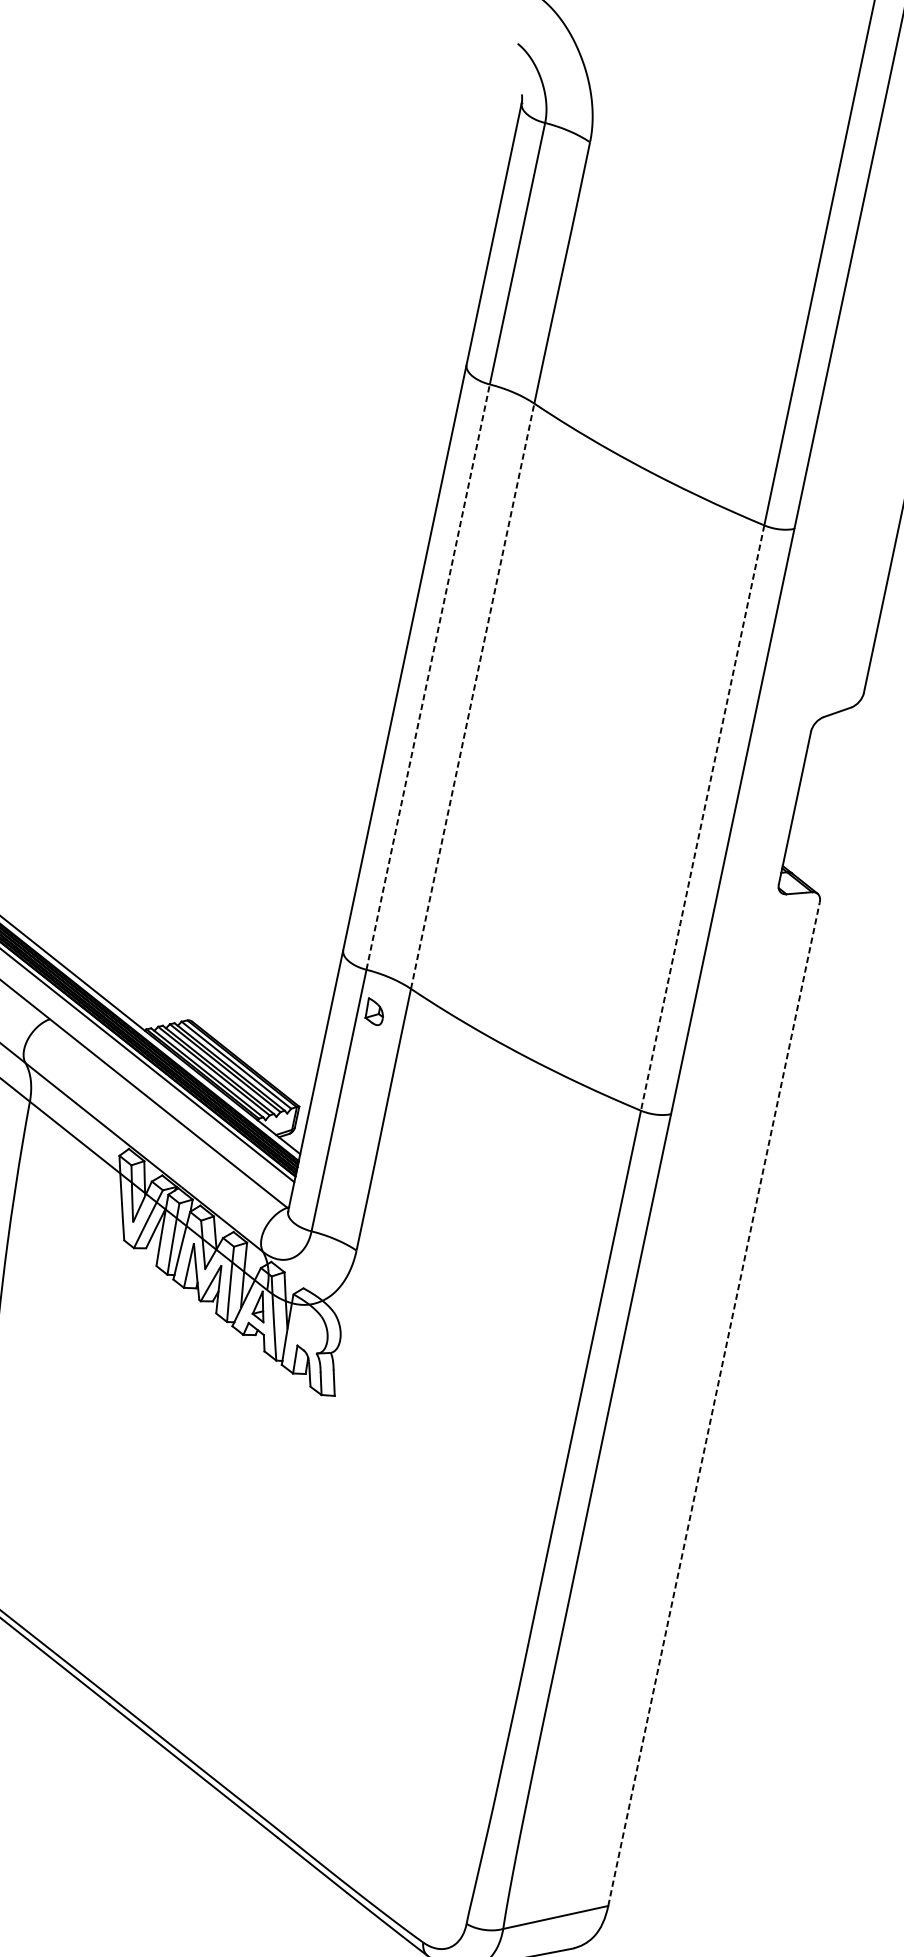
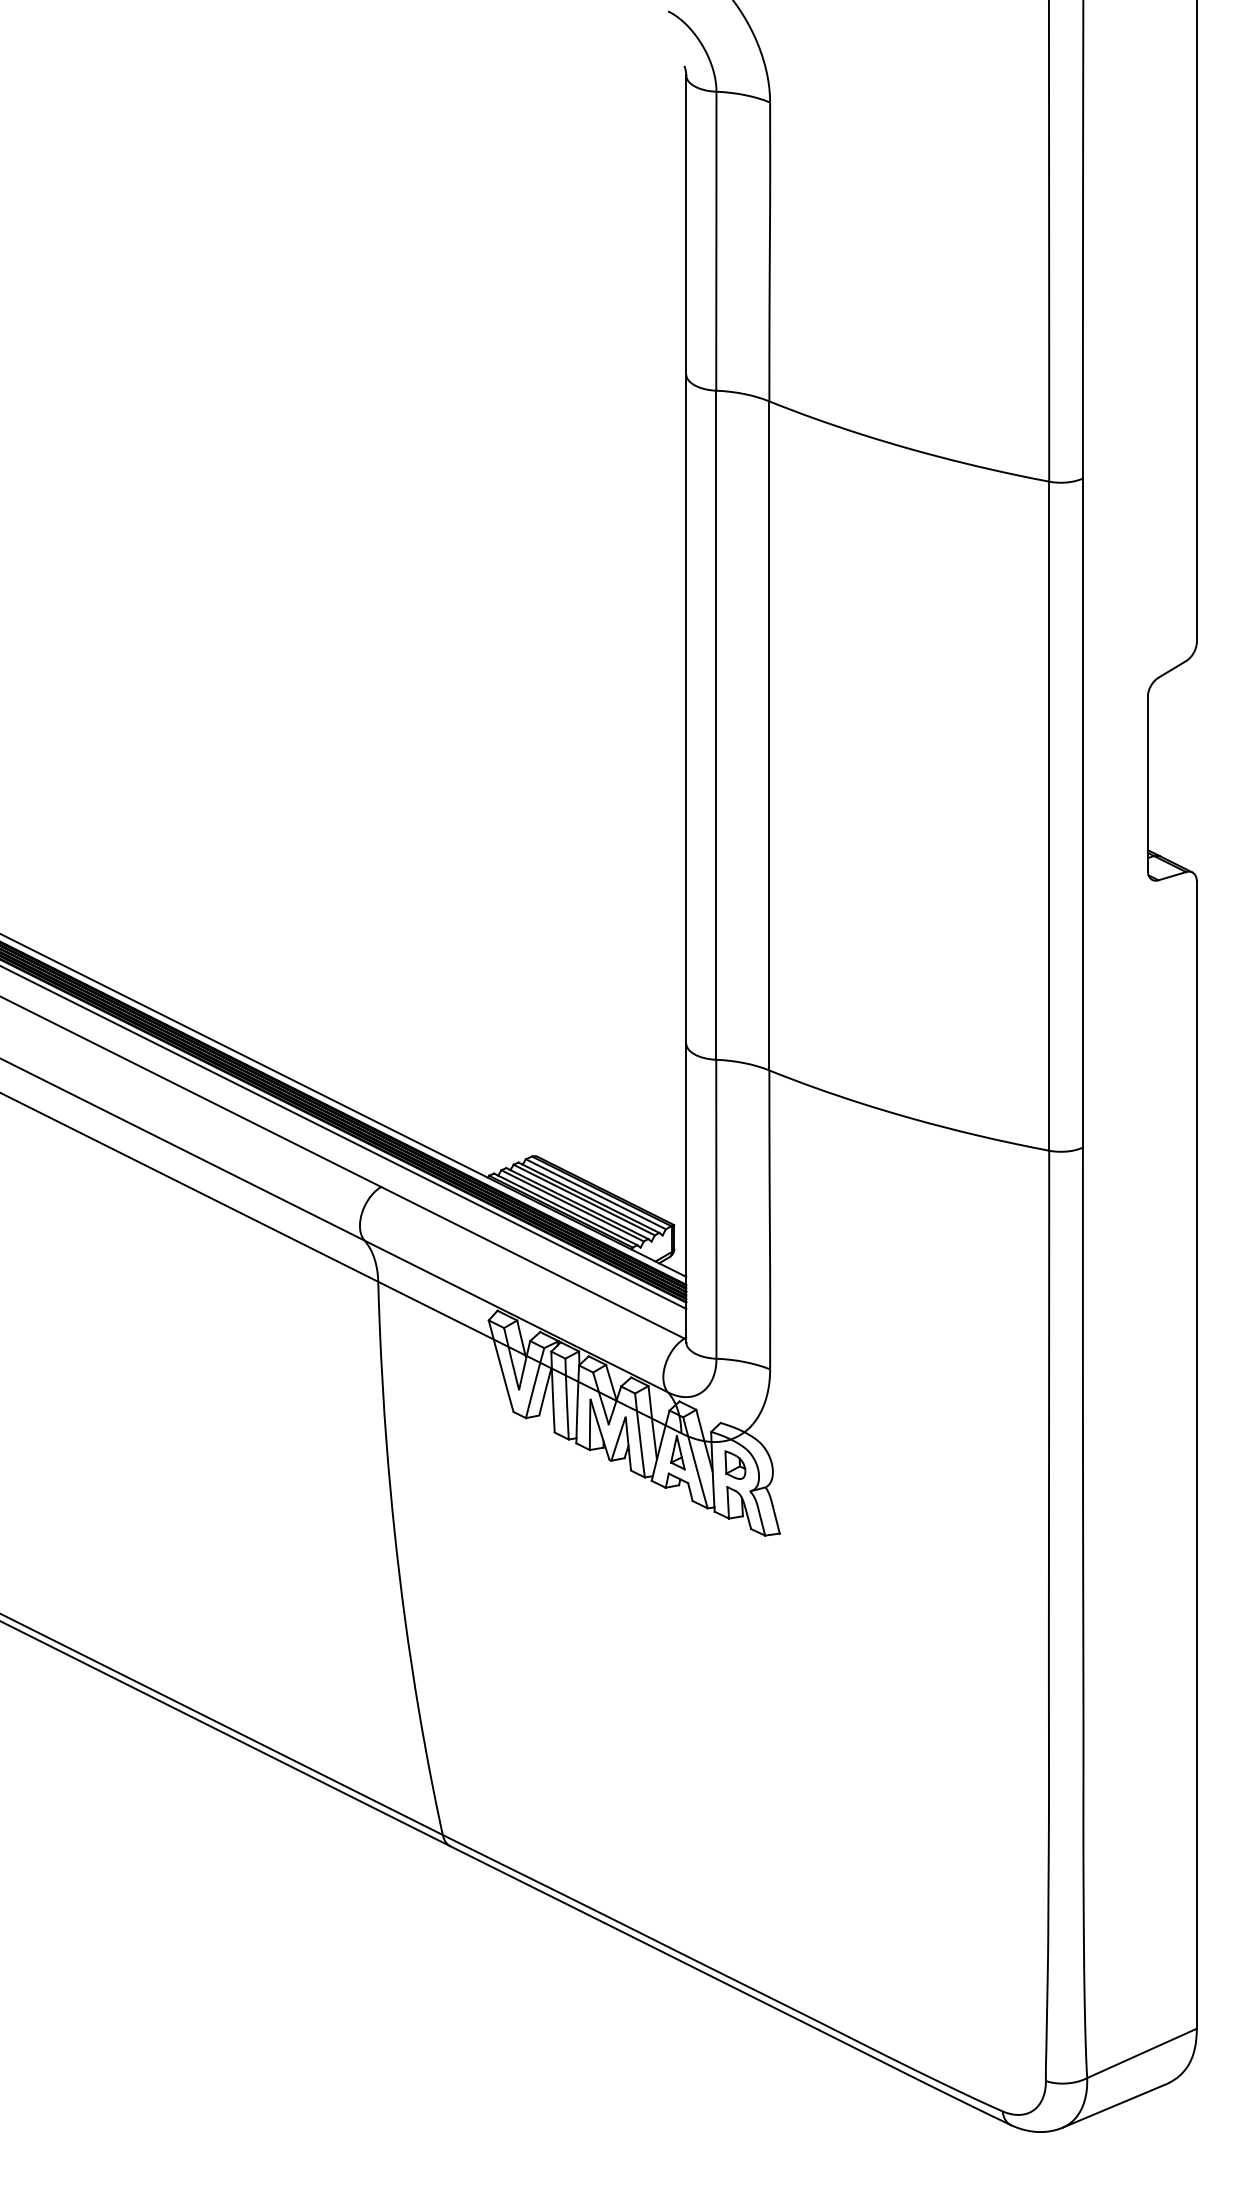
line: (428, 677) -> (716, 725), dashed -> solid
line: (472, 695) -> (769, 735), dashed -> solid
line: (702, 818) -> (1049, 816), dashed -> solid
part: (375, 1011) -> (735, 1464), moved
line: (713, 1404) -> (1196, 1455), dashed -> solid

